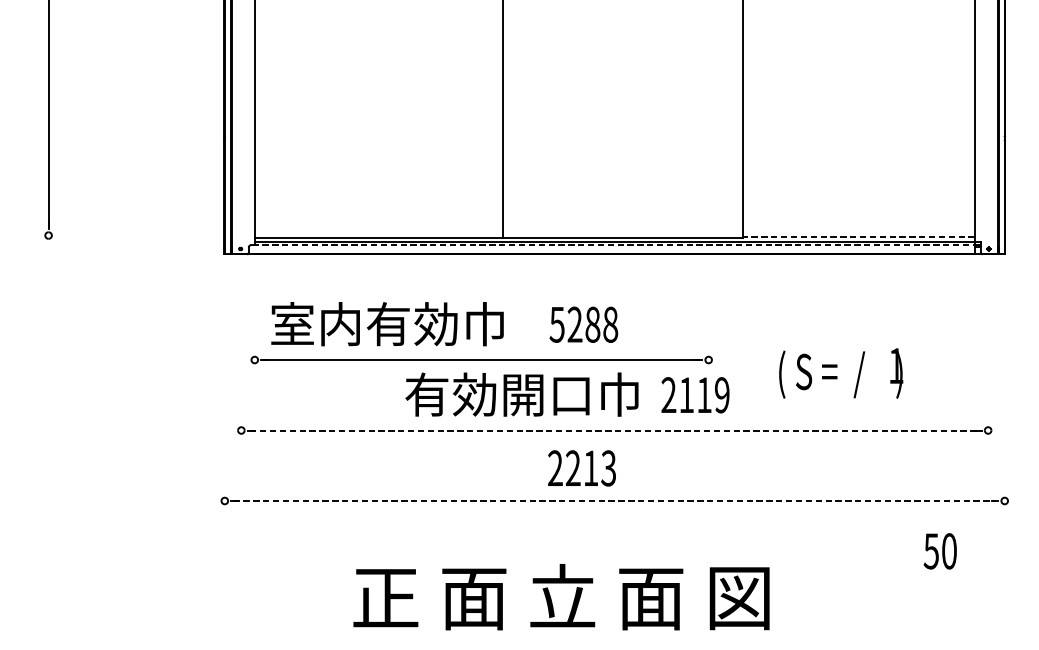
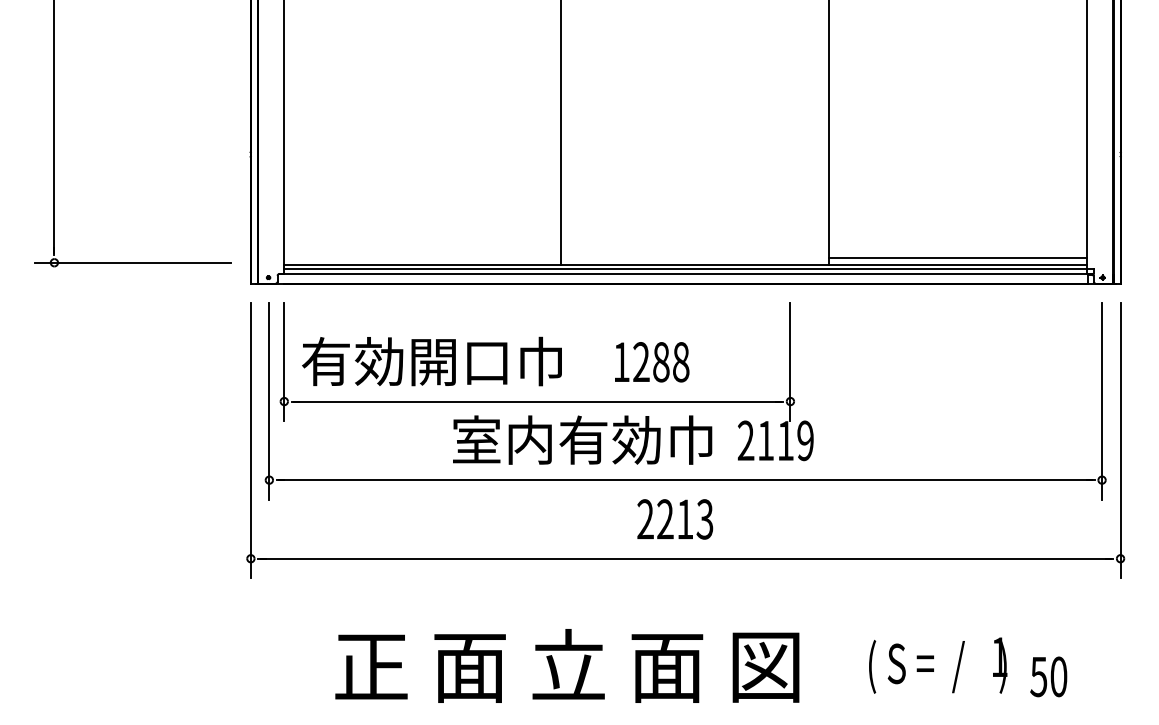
line: (859, 231) -> (958, 258), added
line: (118, 235) -> (132, 262), added
line: (859, 237) -> (958, 264), dashed -> solid
line: (614, 245) -> (685, 273), dashed -> solid
text: (364, 324) -> (406, 361), 室内有効巾 -> 有効開口巾
line: (254, 325) -> (284, 362), added
text: (557, 325) -> (621, 362), 5288 -> 1288
line: (708, 325) -> (790, 362), added
line: (241, 359) -> (269, 401), added
line: (988, 359) -> (1102, 401), added
text: (841, 373) -> (938, 665), moved
line: (224, 394) -> (250, 440), added
text: (498, 394) -> (556, 439), 有効開口巾 -> 室内有効巾
line: (1004, 394) -> (1120, 440), added
line: (614, 430) -> (685, 480), dashed -> solid
text: (582, 468) -> (675, 519), moved
line: (614, 500) -> (685, 558), dashed -> solid
text: (940, 550) -> (1048, 676), moved
text: (561, 596) -> (567, 665), moved

